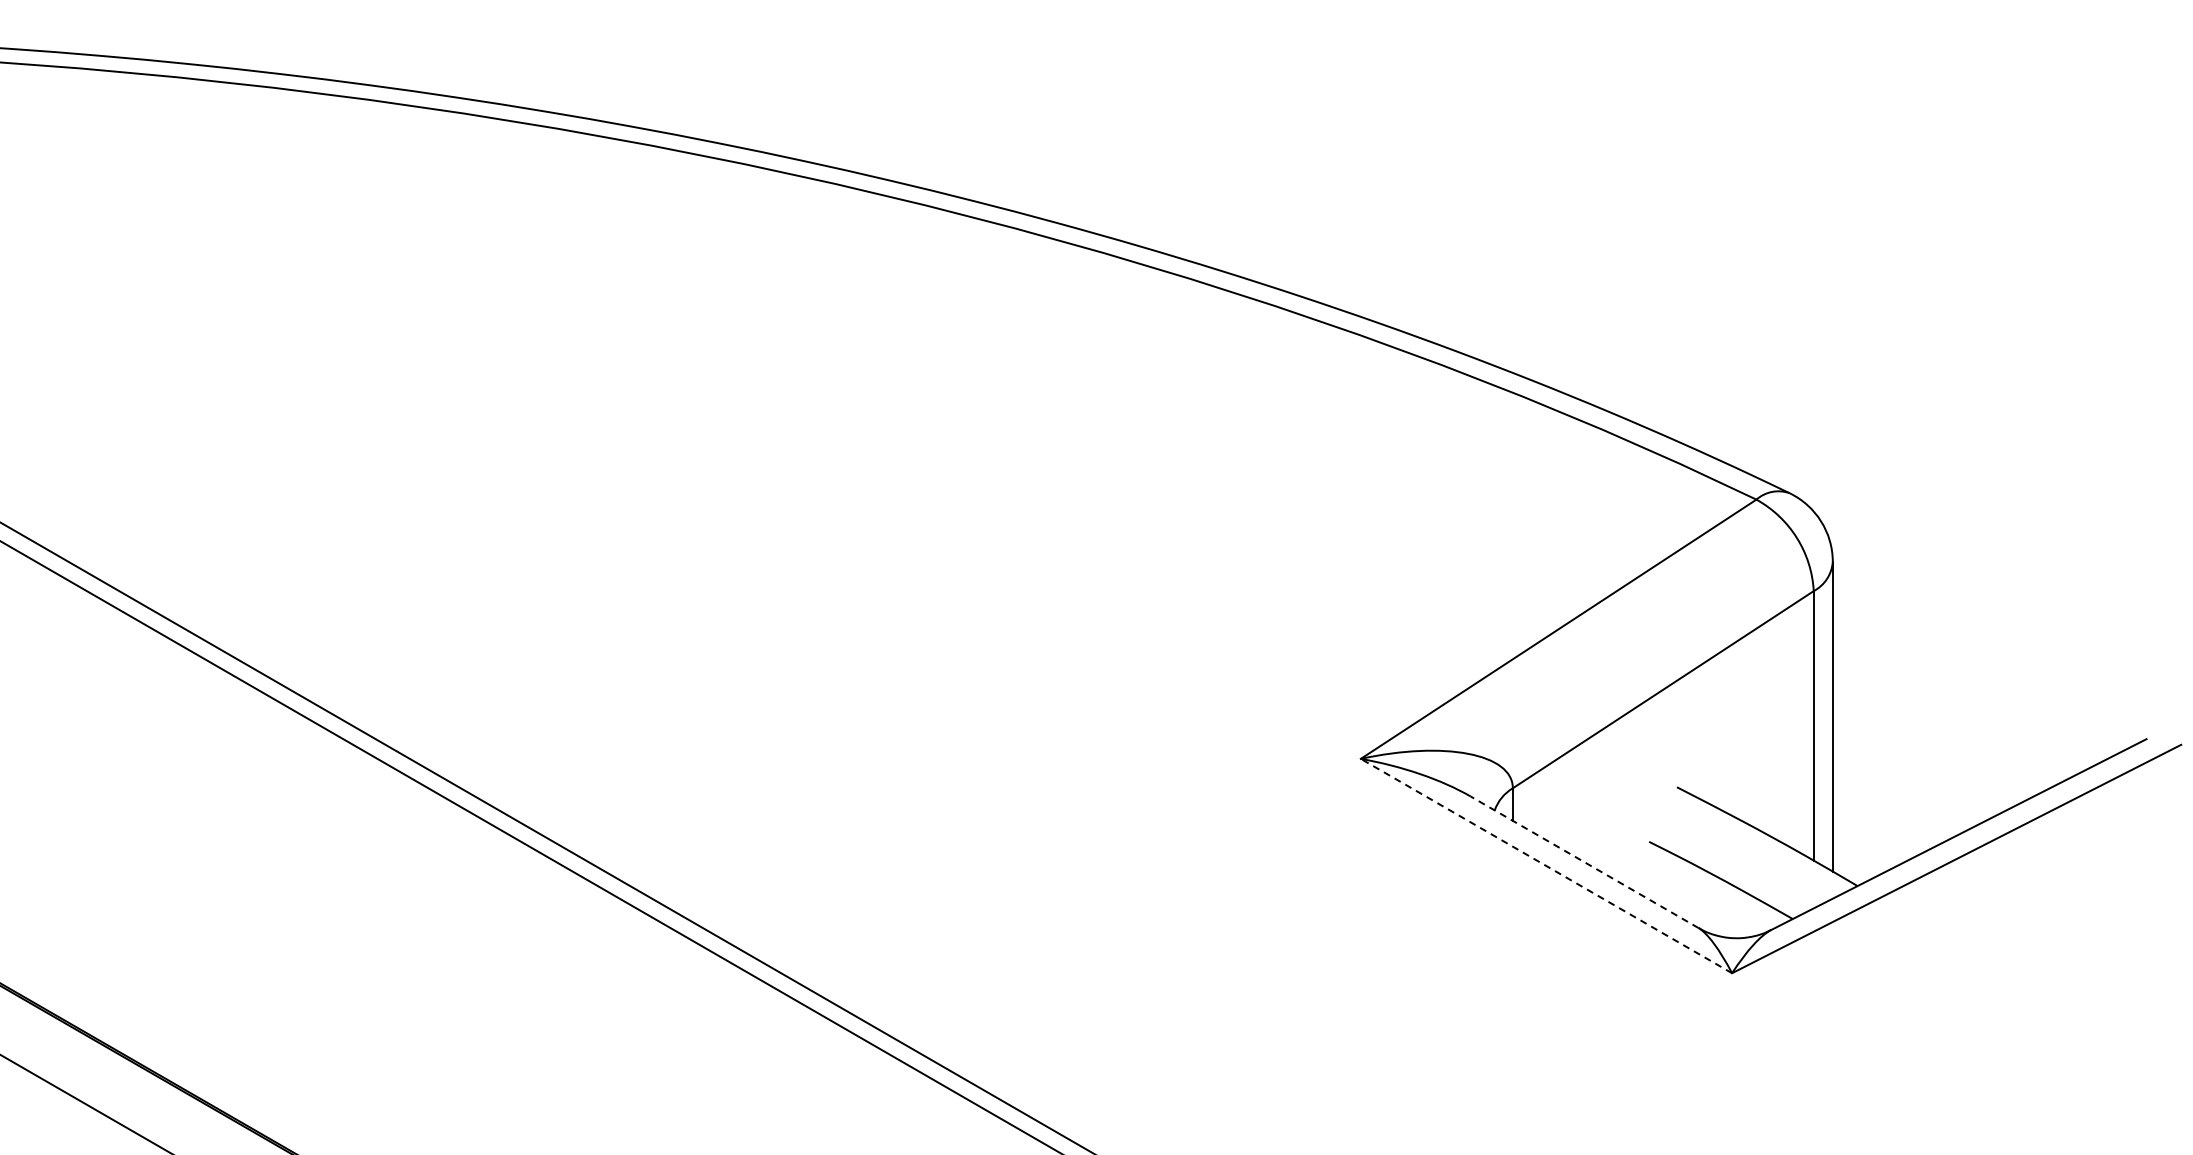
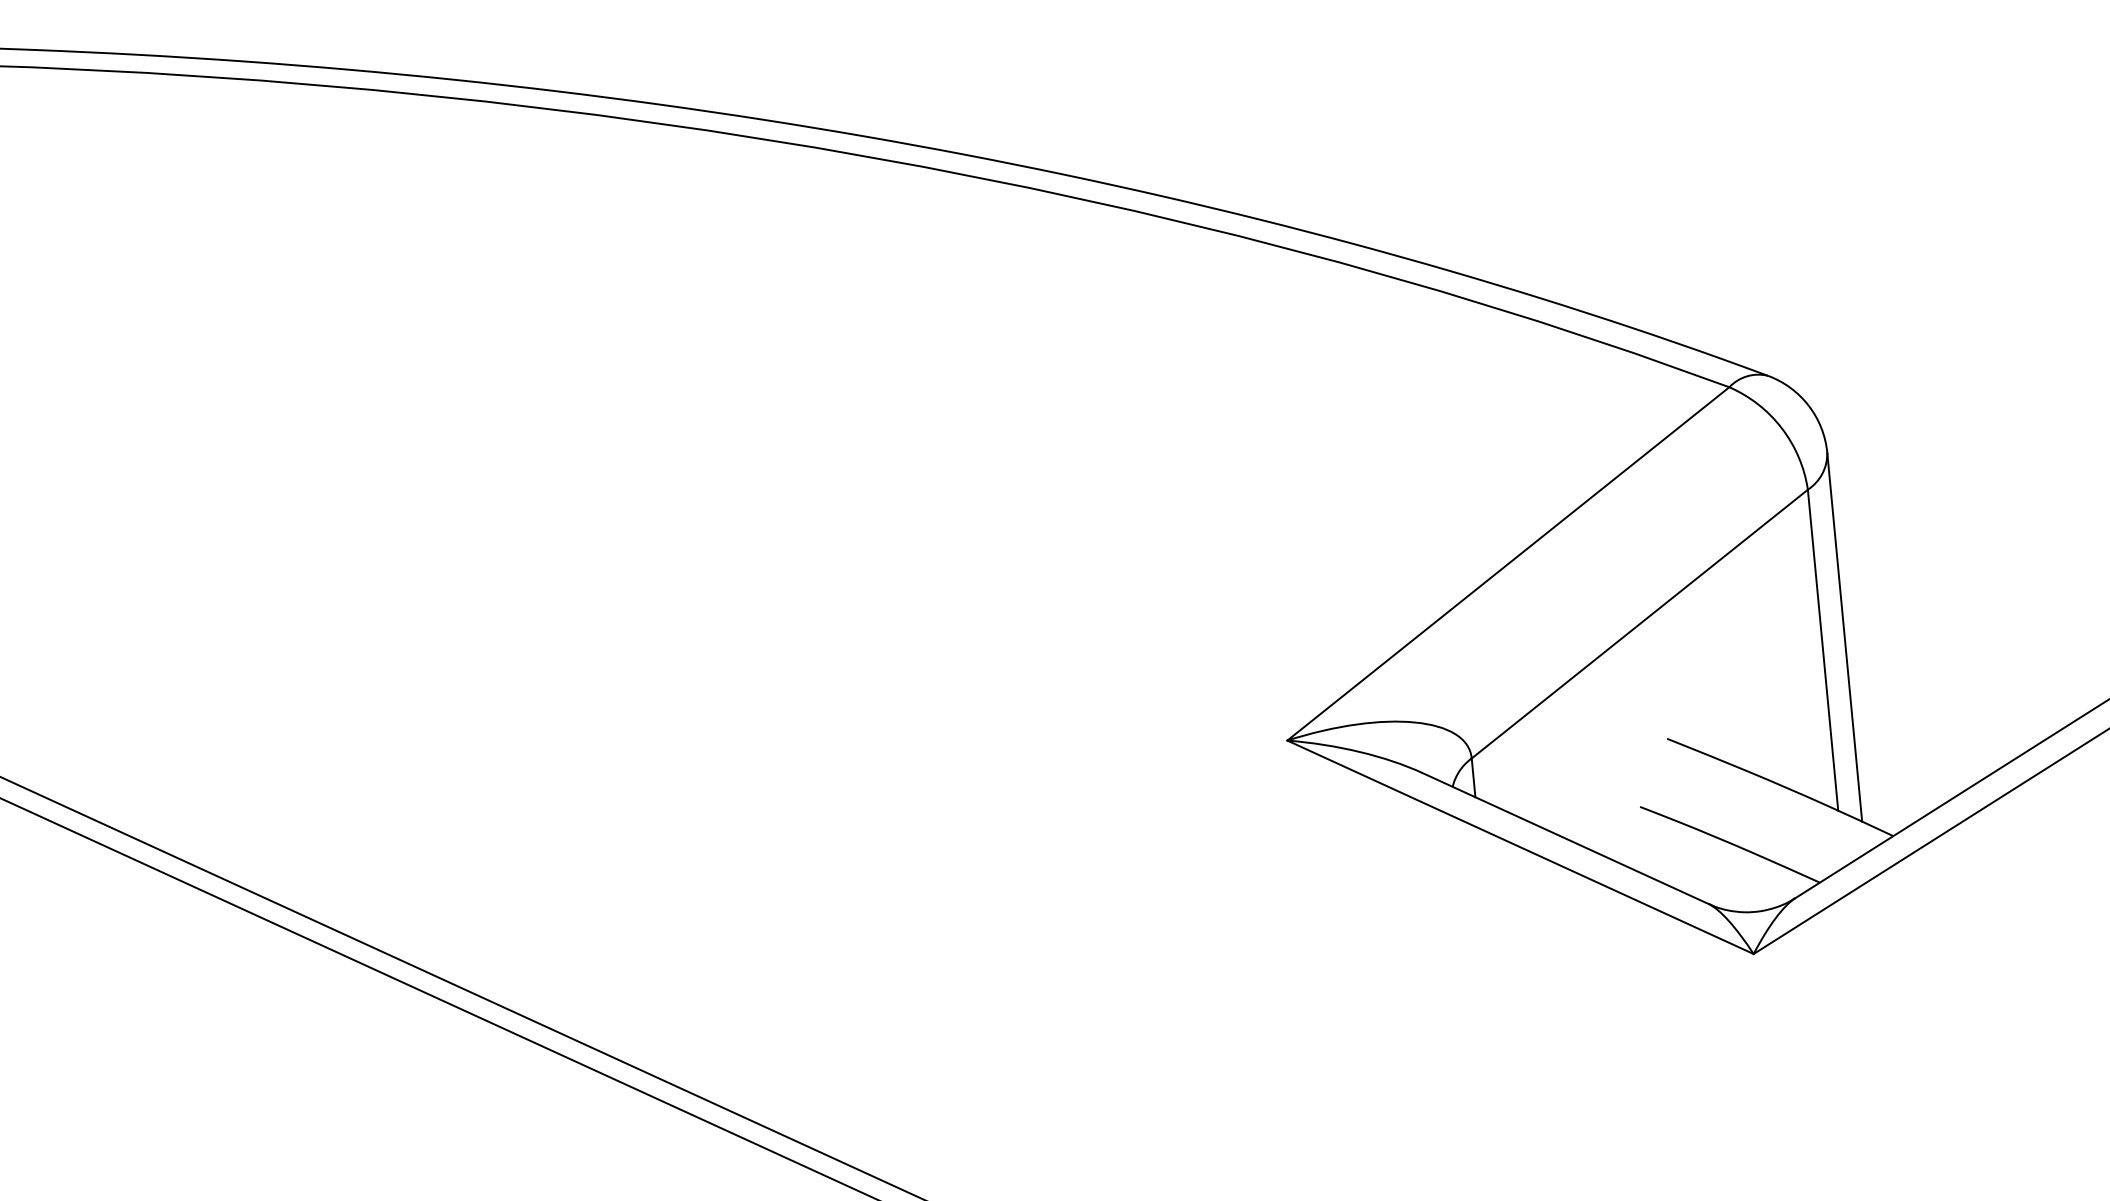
line: (1584, 862) -> (1565, 838), dashed -> solid
line: (1546, 865) -> (1520, 846), dashed -> solid

